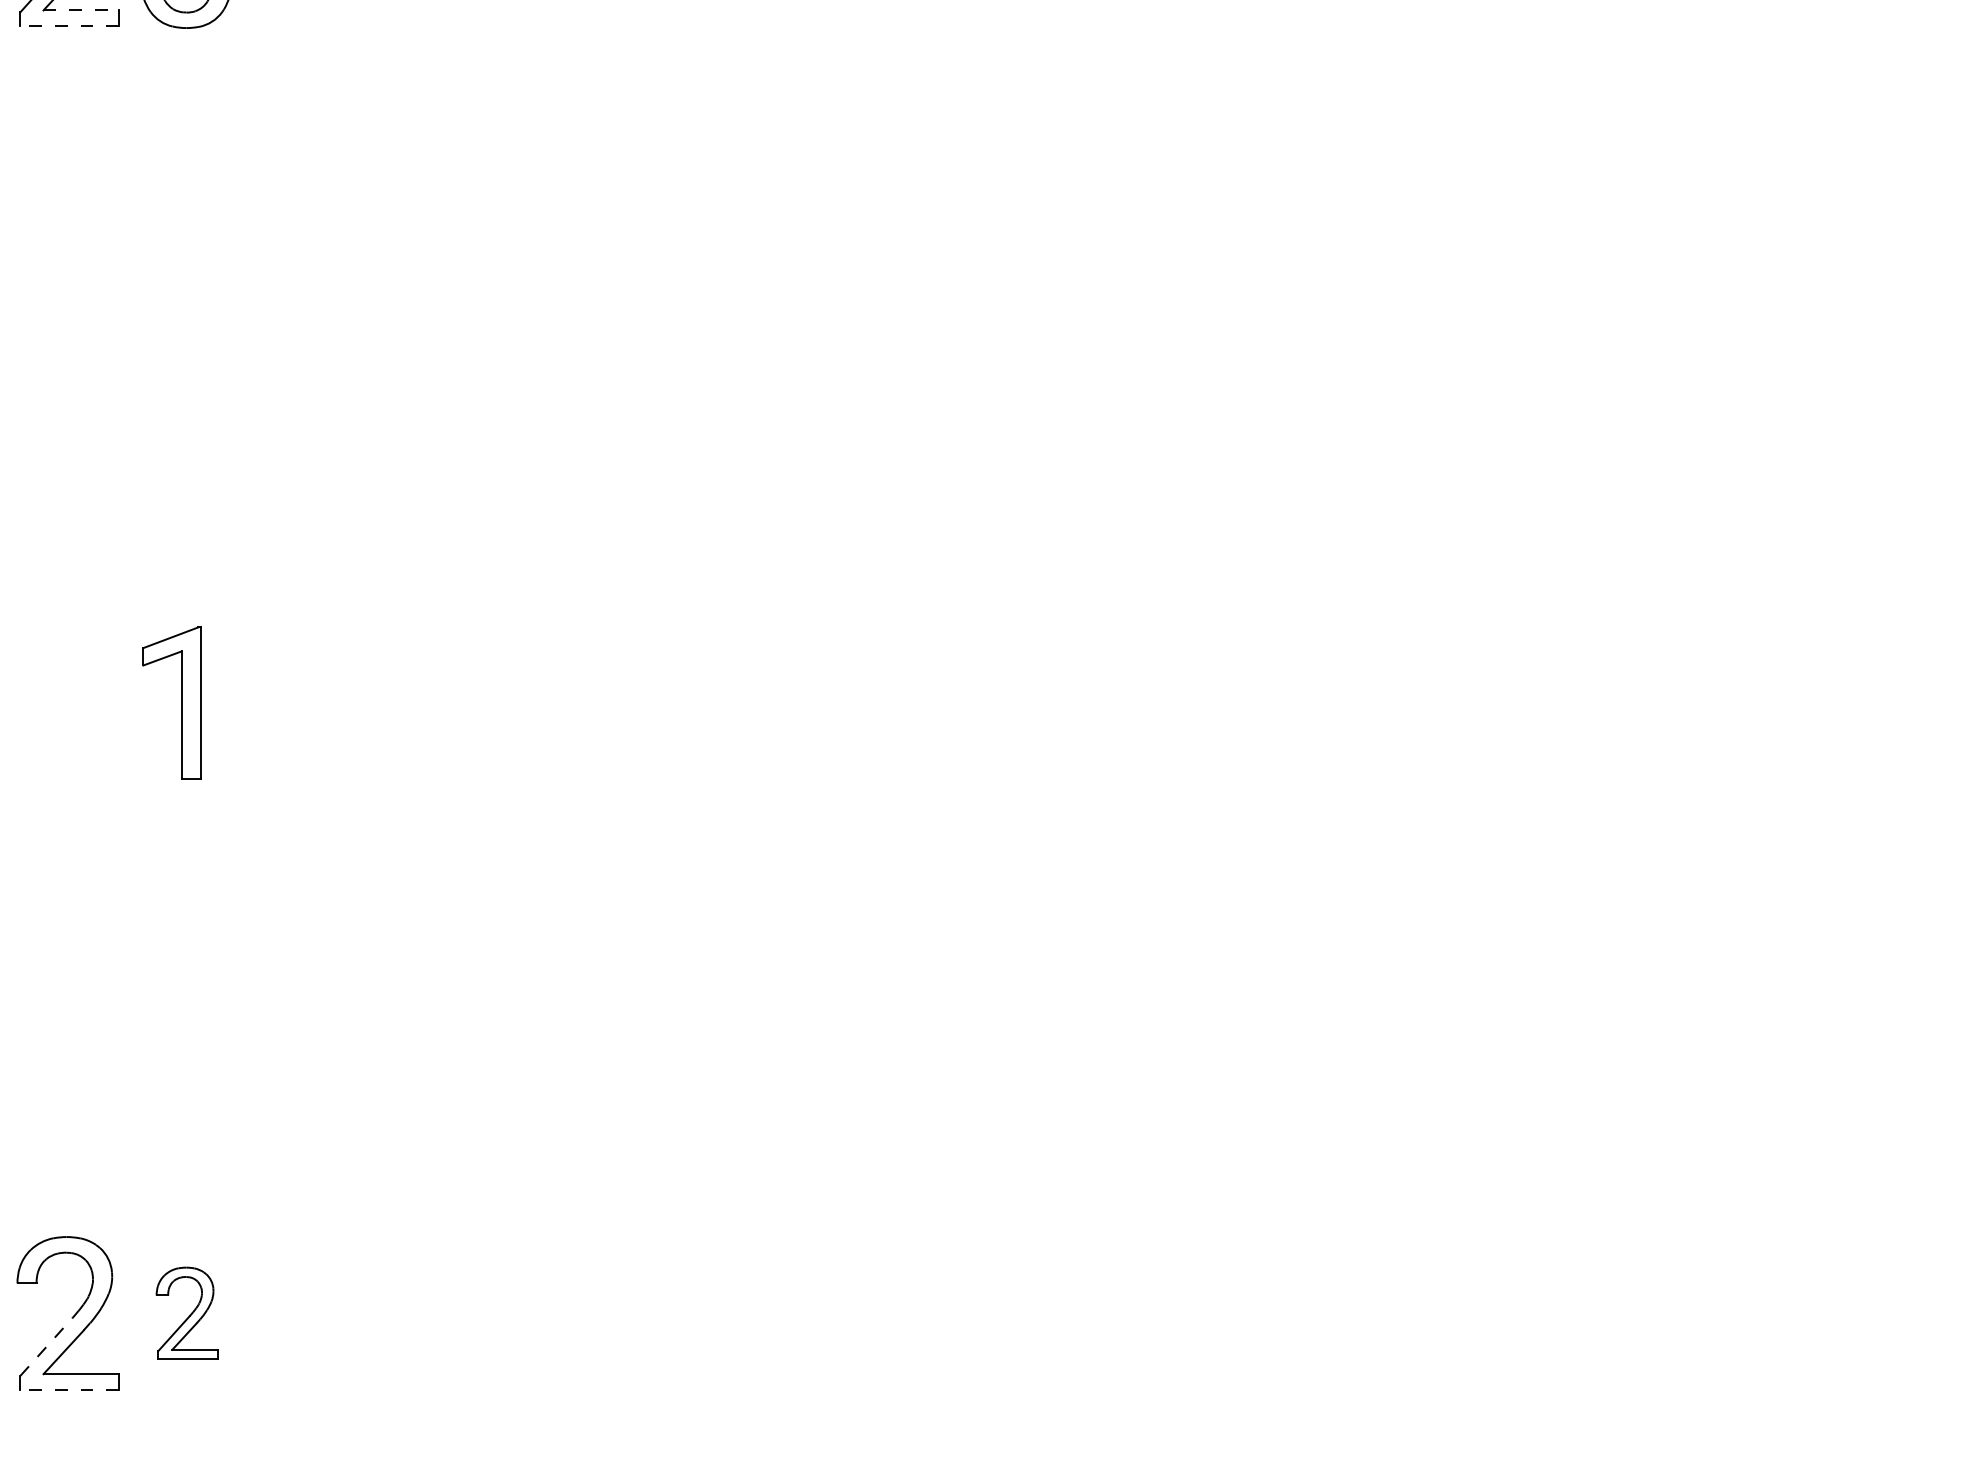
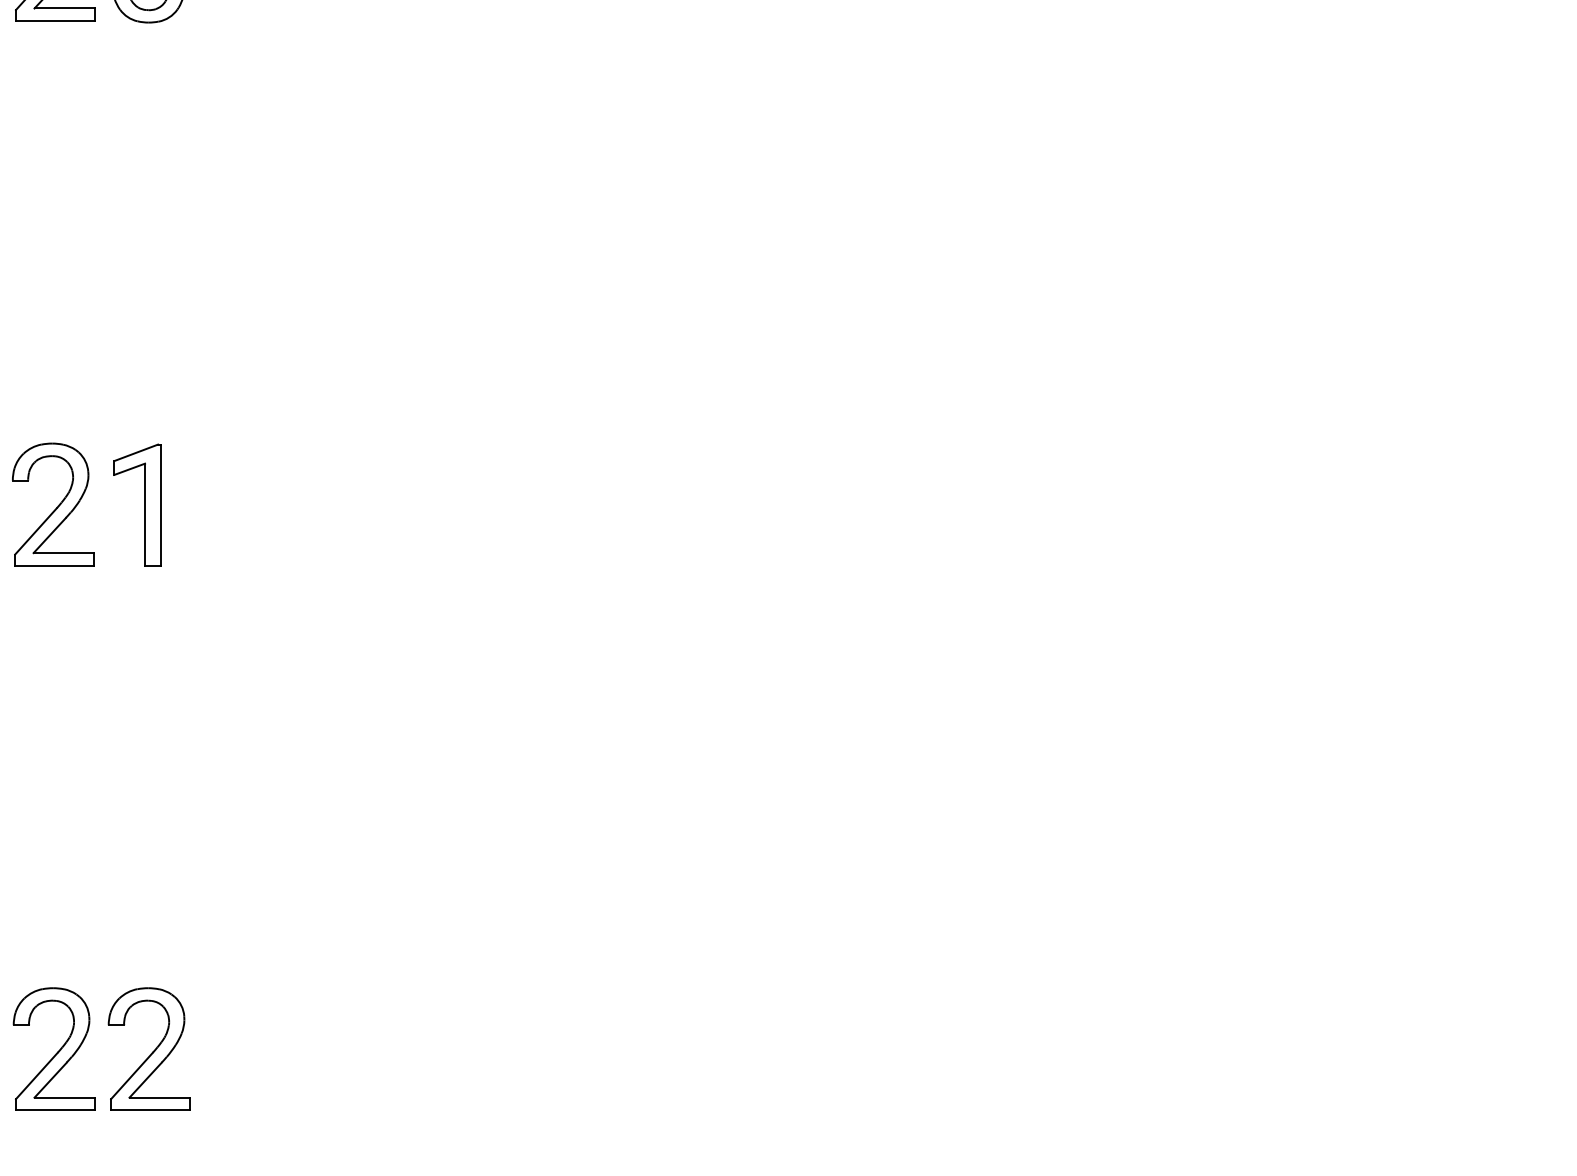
line: (81, 10) -> (64, 8), dashed -> solid
line: (69, 26) -> (55, 21), dashed -> solid
part: (66, 631) -> (52, 504), added
part: (181, 702) -> (144, 504), moved
part: (186, 1313) -> (148, 1049), size x1.67
line: (46, 1346) -> (36, 1075), dashed -> solid
line: (69, 1389) -> (55, 1109), dashed -> solid

